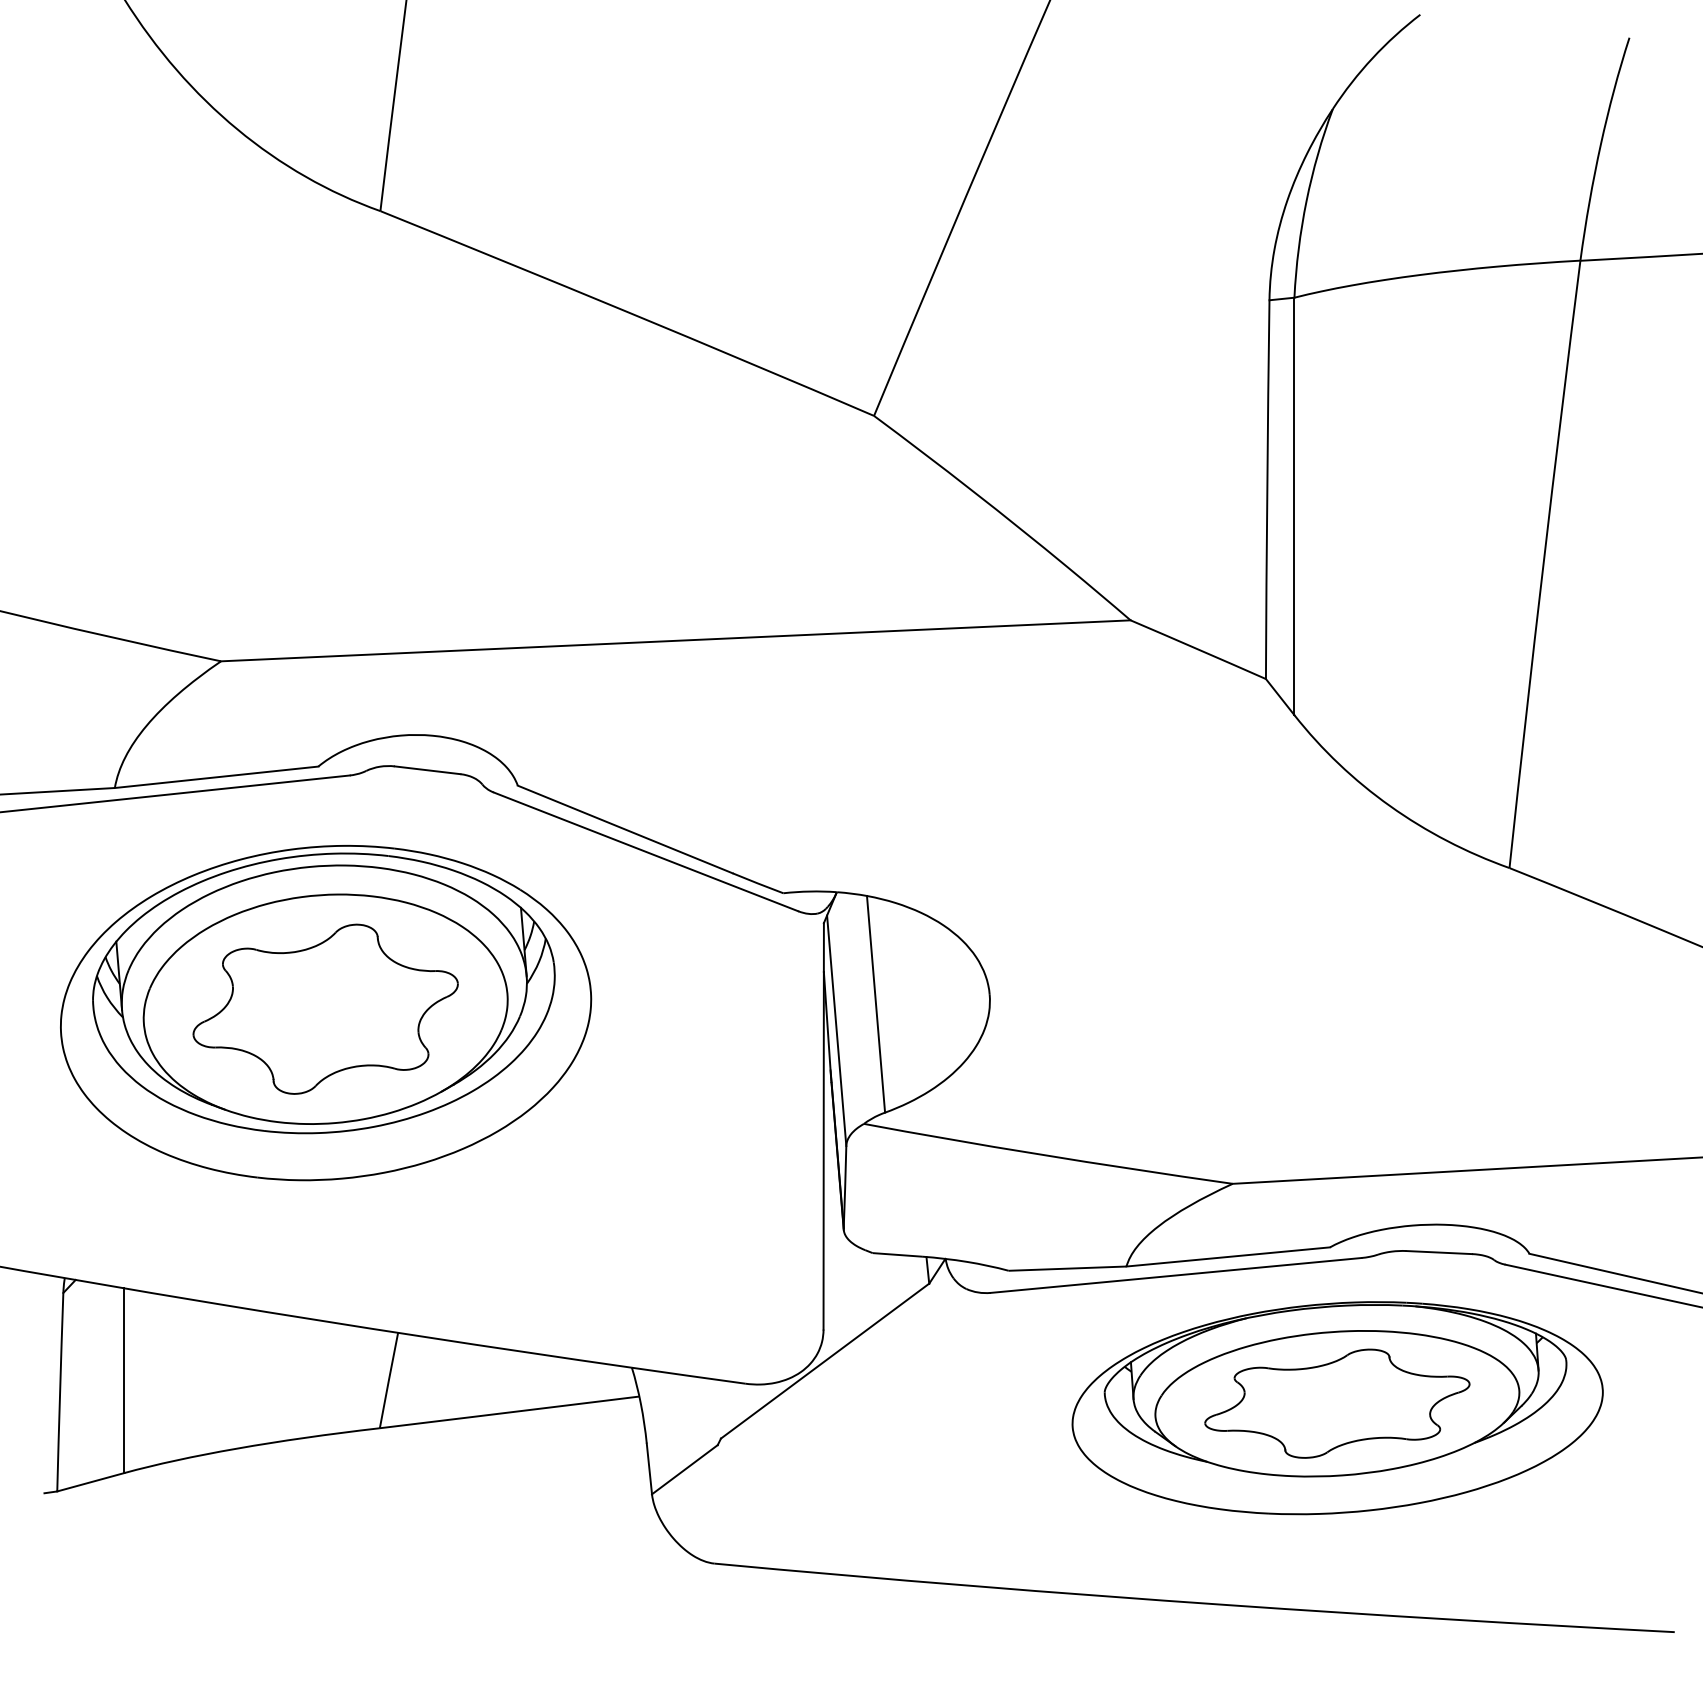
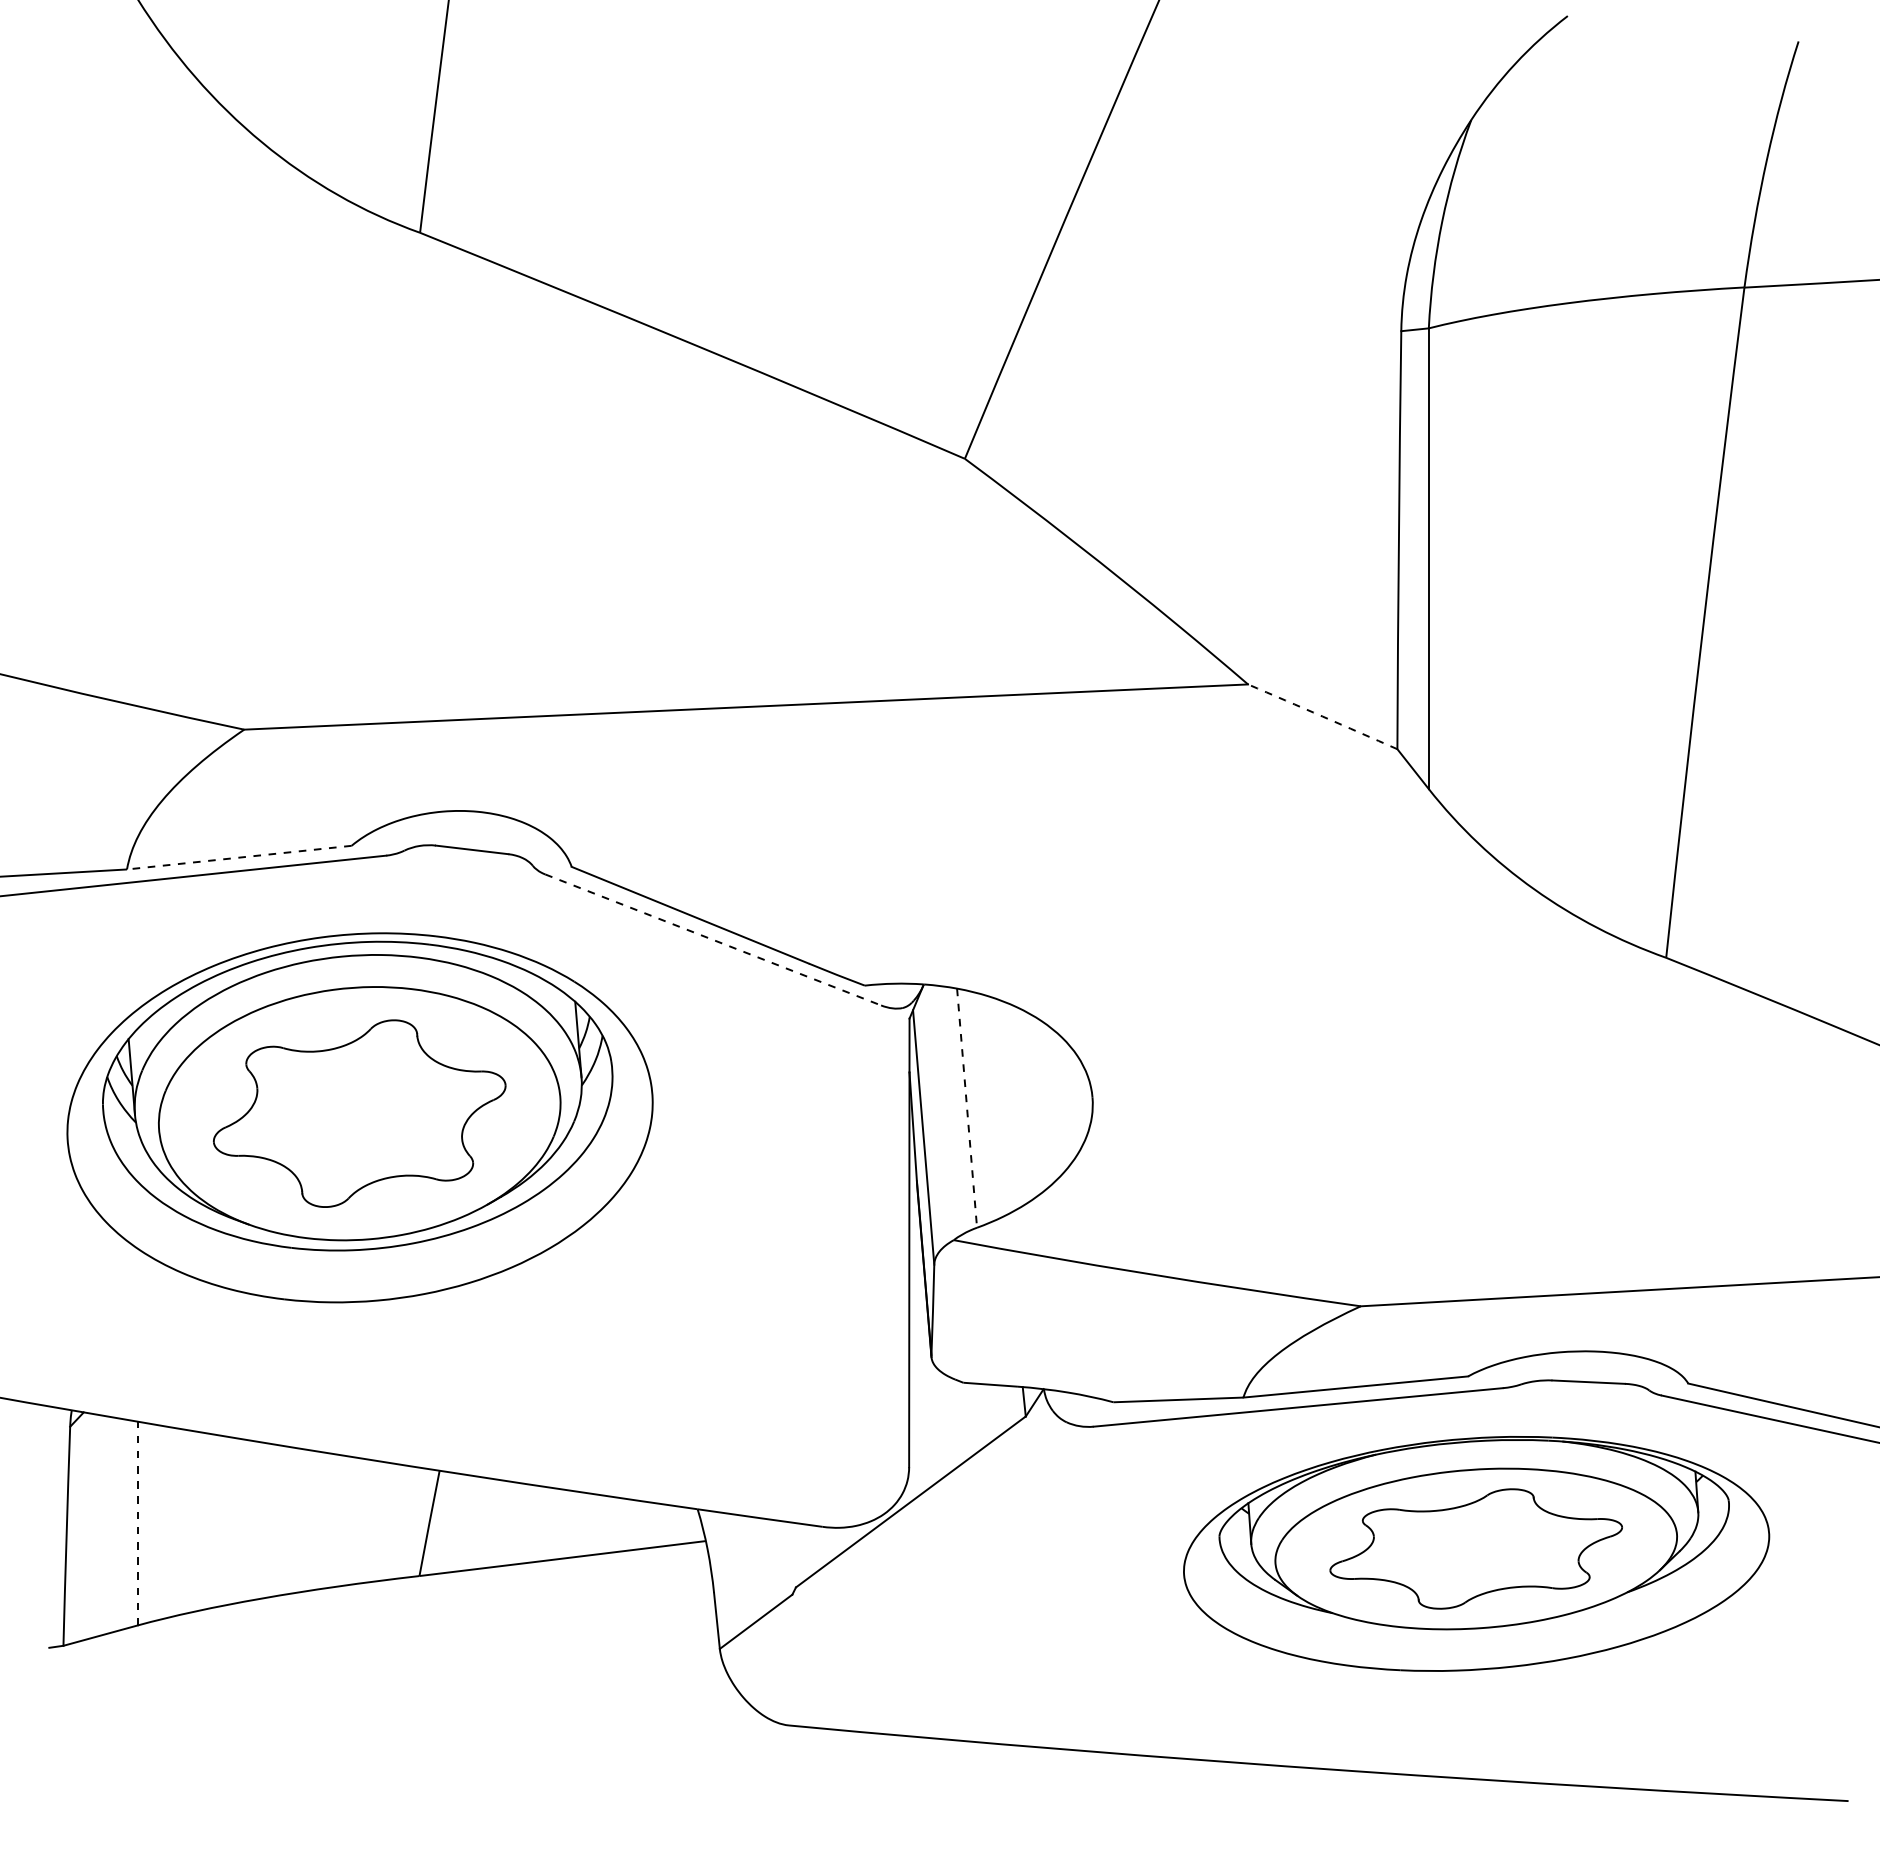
arc: (1198, 649) -> (1322, 716), solid -> dashed
line: (216, 777) -> (239, 857), solid -> dashed
line: (646, 852) -> (713, 940), solid -> dashed
line: (876, 1004) -> (967, 1108), solid -> dashed
line: (124, 1380) -> (137, 1523), solid -> dashed

